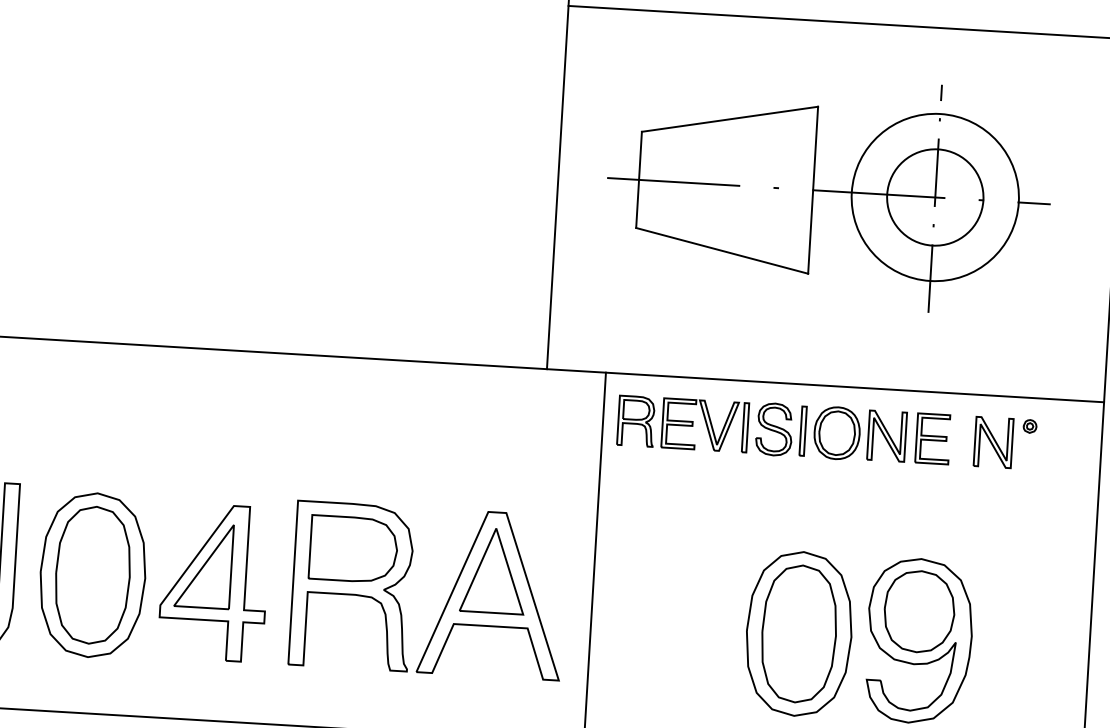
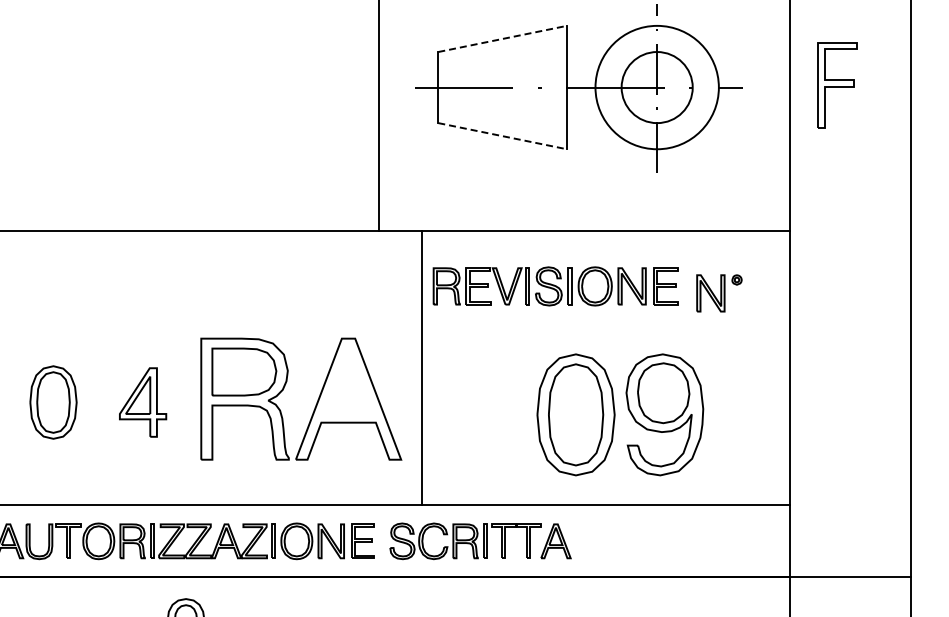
line: (729, 118) -> (502, 38), solid -> dashed
line: (722, 251) -> (502, 136), solid -> dashed
part: (783, 430) -> (555, 286), moved
part: (1005, 443) -> (719, 293), moved
part: (493, 570) -> (348, 381), removed
part: (92, 575) -> (53, 402), size x0.6
part: (213, 582) -> (142, 402), size x0.6

